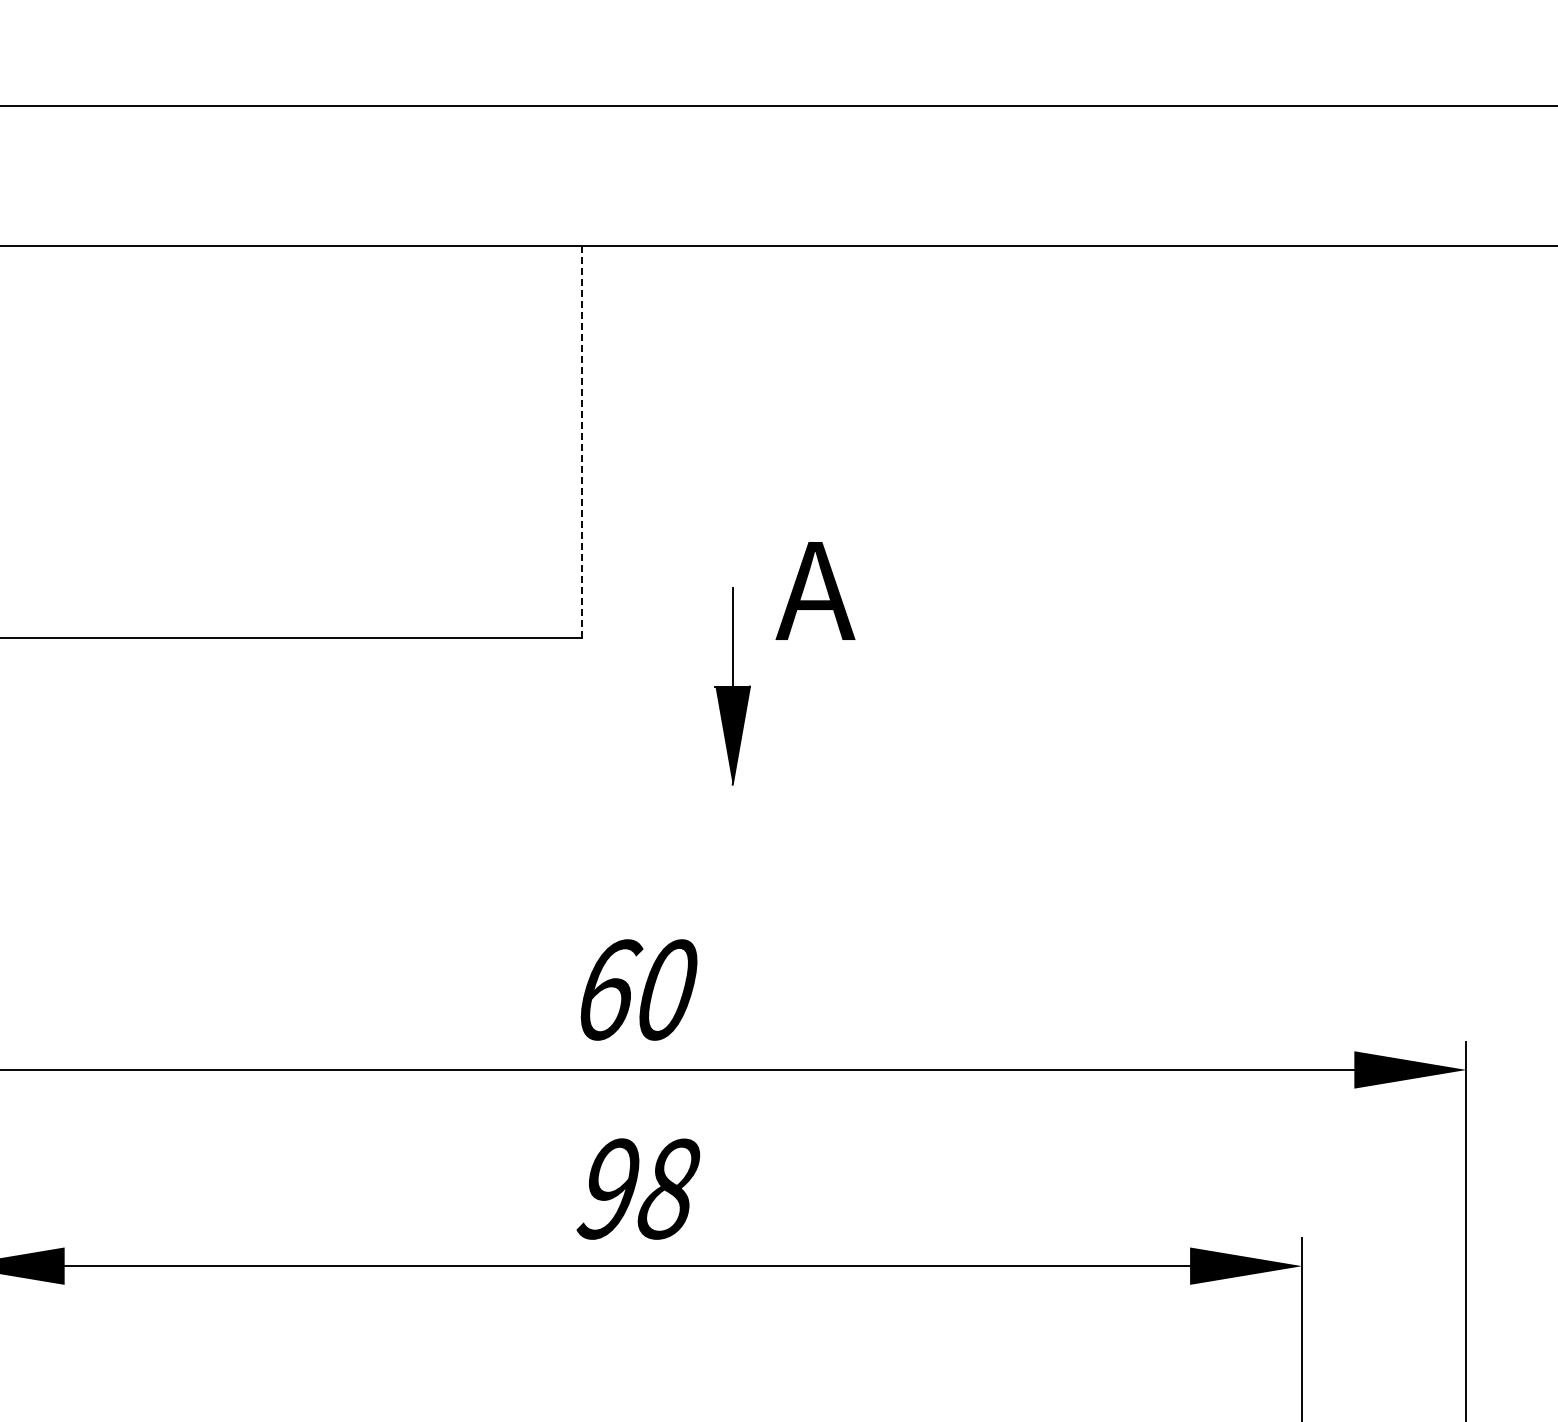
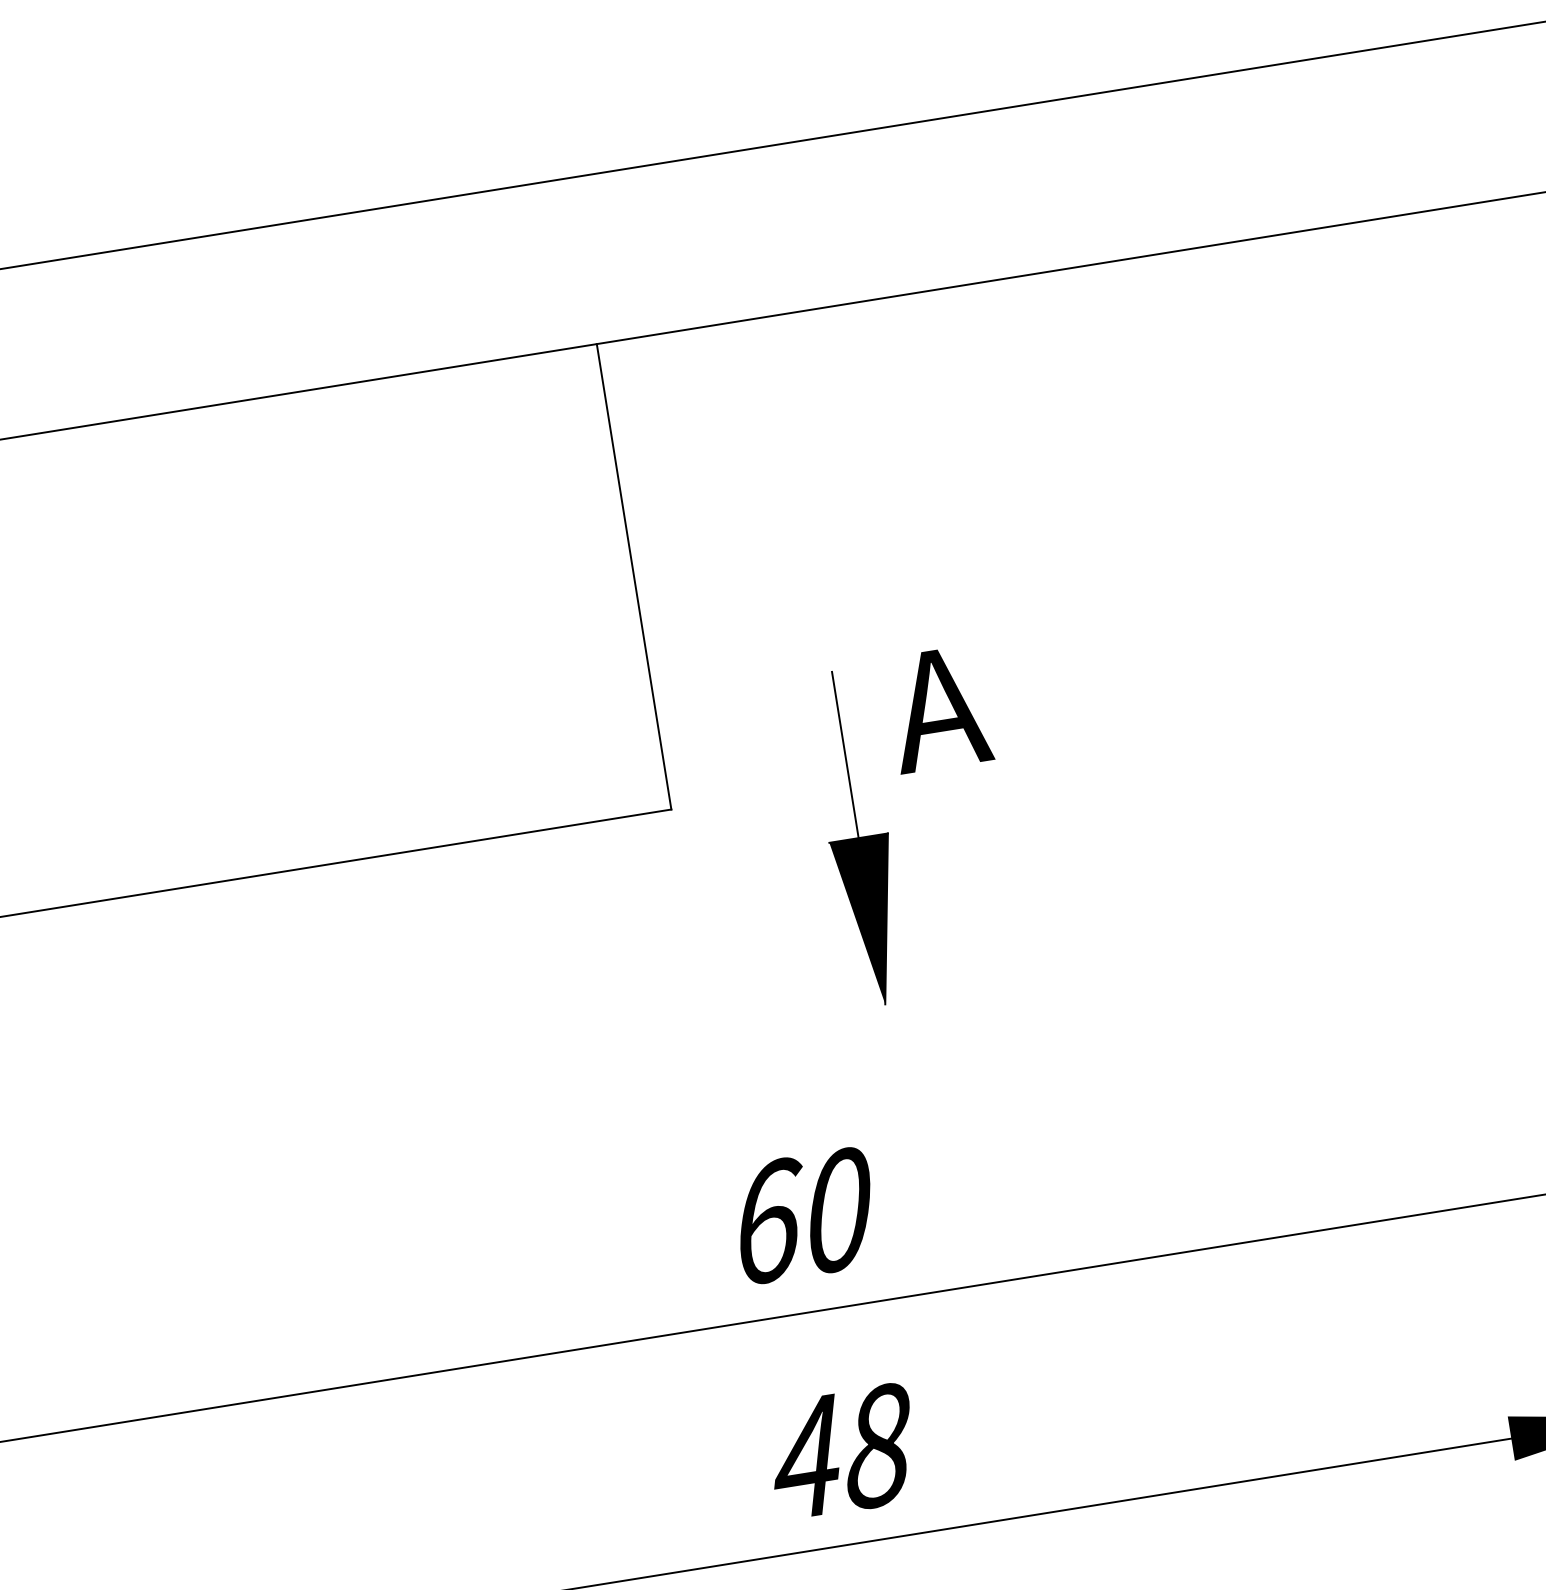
line: (582, 441) -> (634, 576), dashed -> solid
part: (732, 686) -> (858, 838), size x1.43
text: (607, 1188) -> (805, 1457), 98 -> 48

